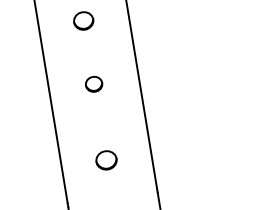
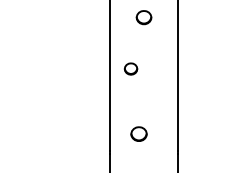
part: (93, 83) -> (130, 68), moved
part: (105, 159) -> (138, 133), moved

